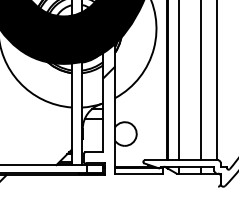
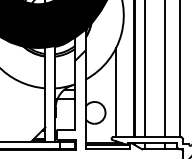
line: (148, 112) -> (116, 92), added

